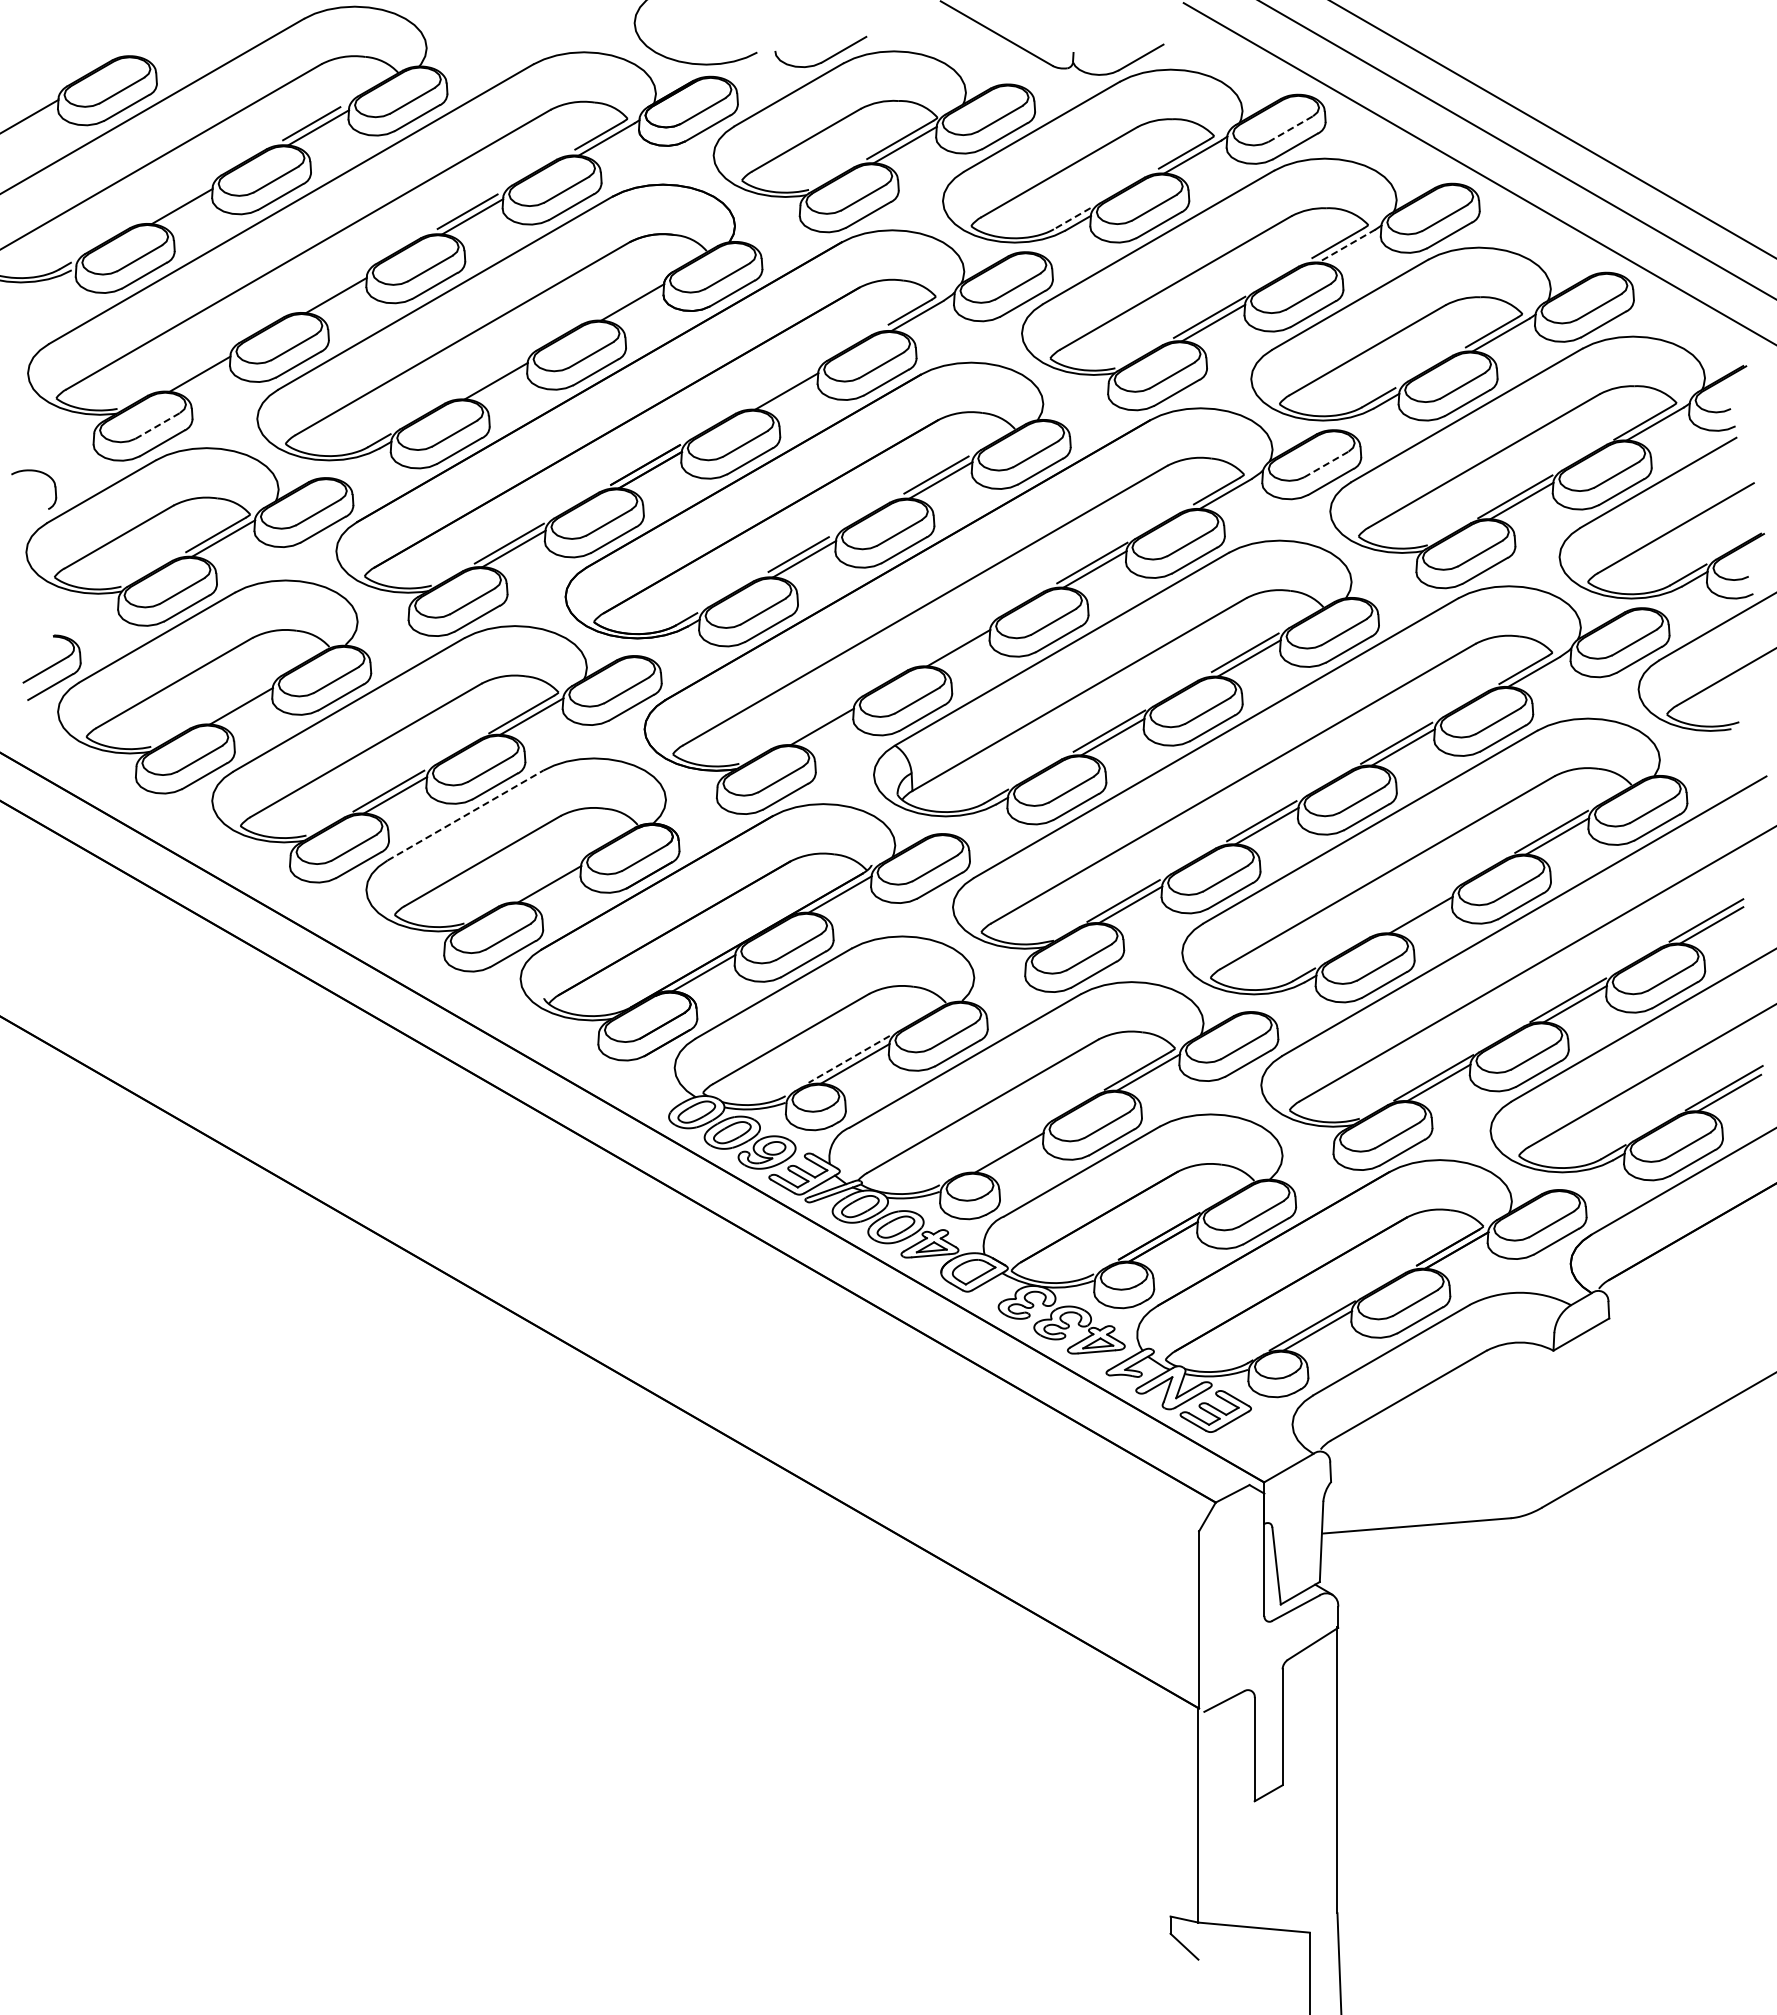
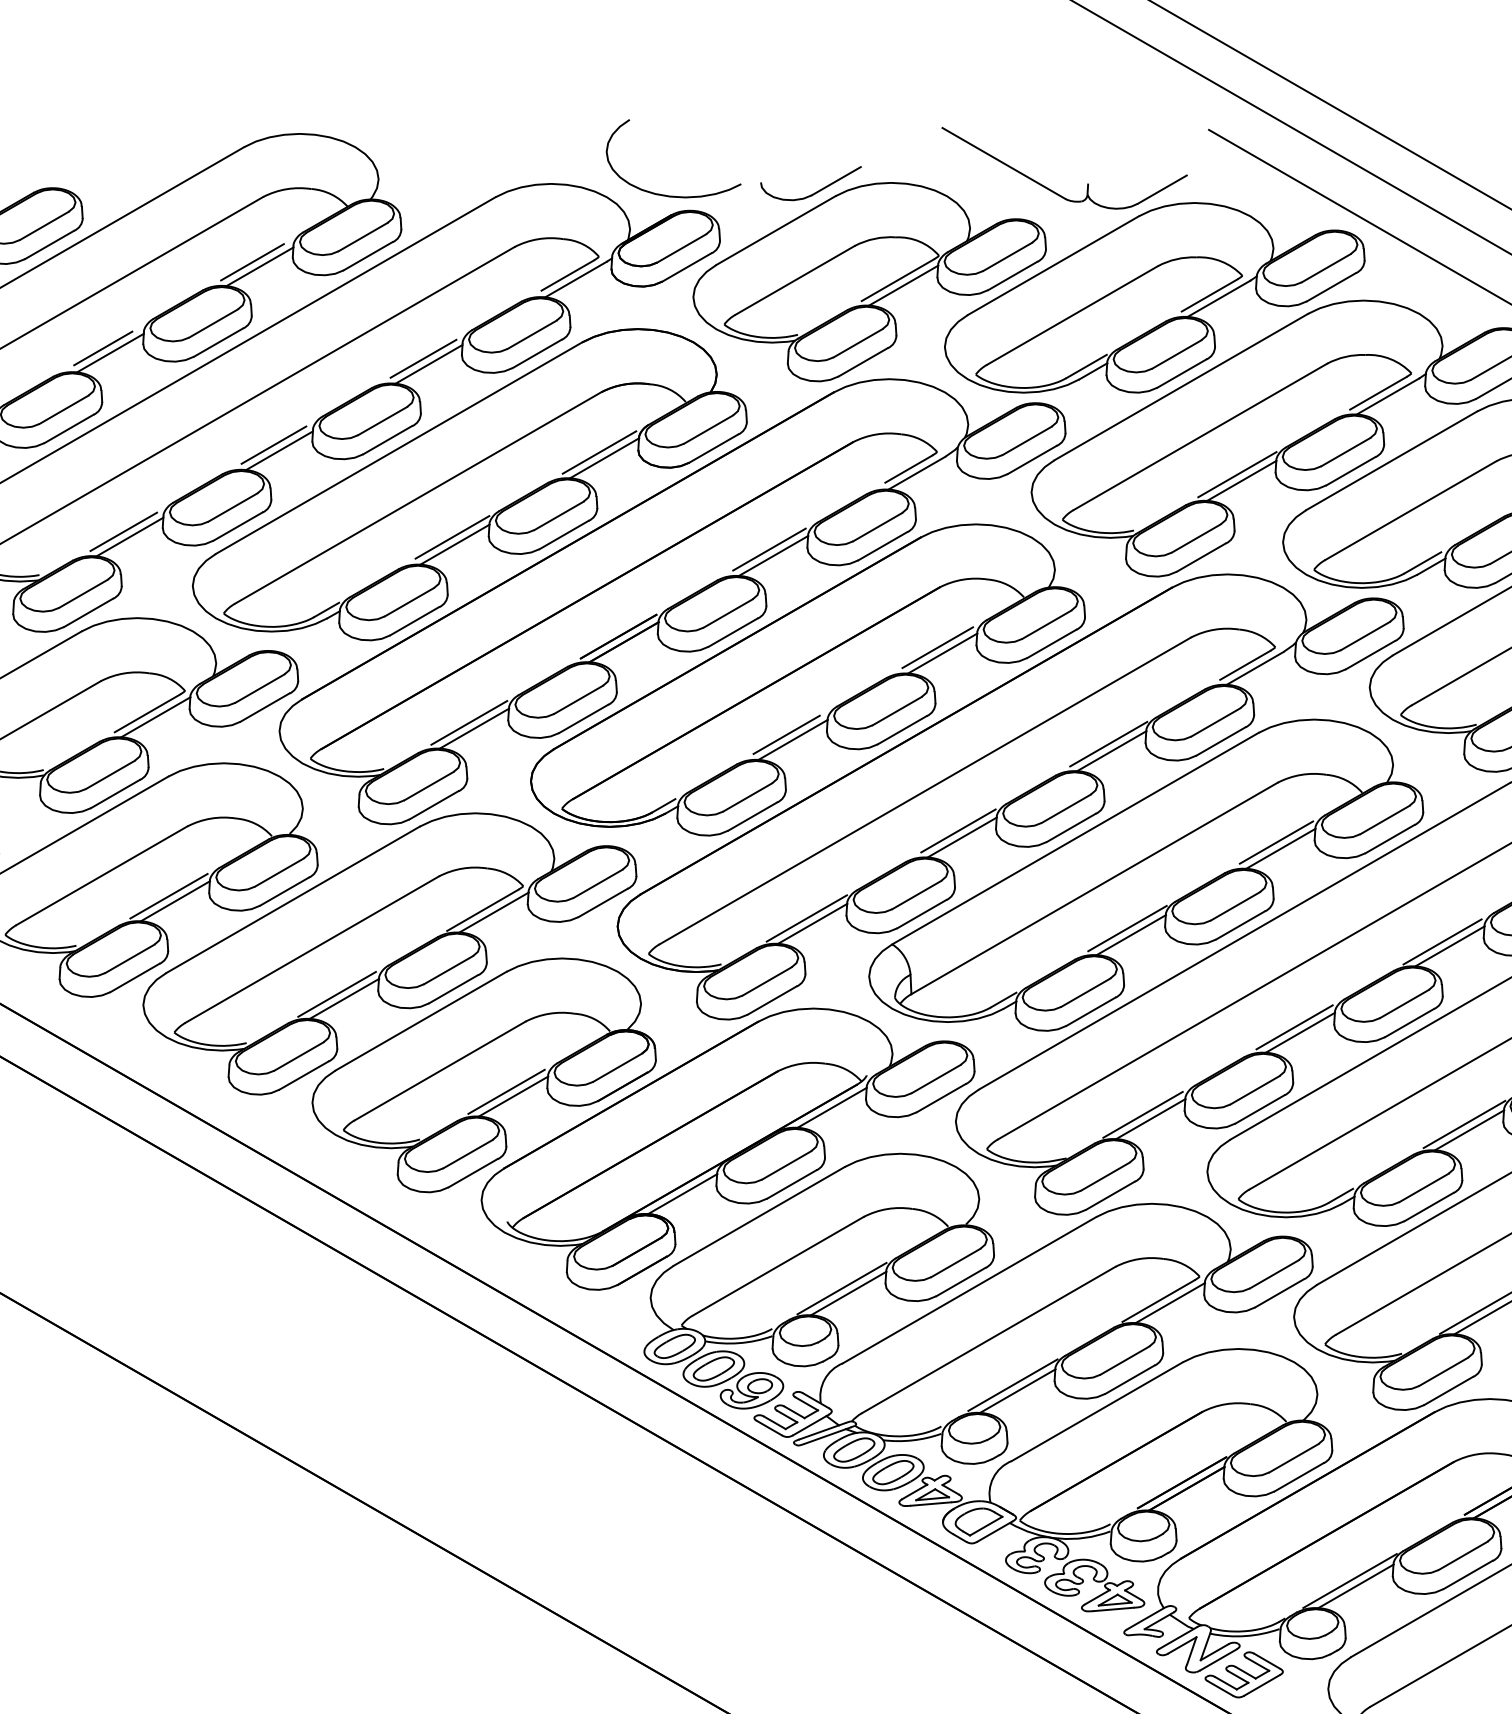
line: (1290, 129) -> (1326, 268), dashed -> solid
line: (175, 201) -> (103, 347), added
line: (1071, 218) -> (1085, 366), dashed -> solid
line: (1346, 246) -> (1387, 396), dashed -> solid
line: (330, 290) -> (273, 445), added
line: (627, 296) -> (598, 451), added
line: (194, 369) -> (123, 531), added
line: (493, 374) -> (451, 537), added
line: (782, 385) -> (768, 549), added
line: (157, 425) -> (83, 593), dashed -> solid
line: (1326, 464) -> (1365, 636), dashed -> solid
line: (955, 641) -> (958, 830), added
line: (235, 701) -> (168, 896), added
line: (816, 721) -> (806, 917), added
line: (465, 815) -> (421, 1021), dashed -> solid
line: (543, 879) -> (506, 1091), added
line: (1416, 909) -> (1464, 1124), added
line: (849, 1059) -> (842, 1288), dashed -> solid
line: (1004, 1146) -> (1012, 1384), added

